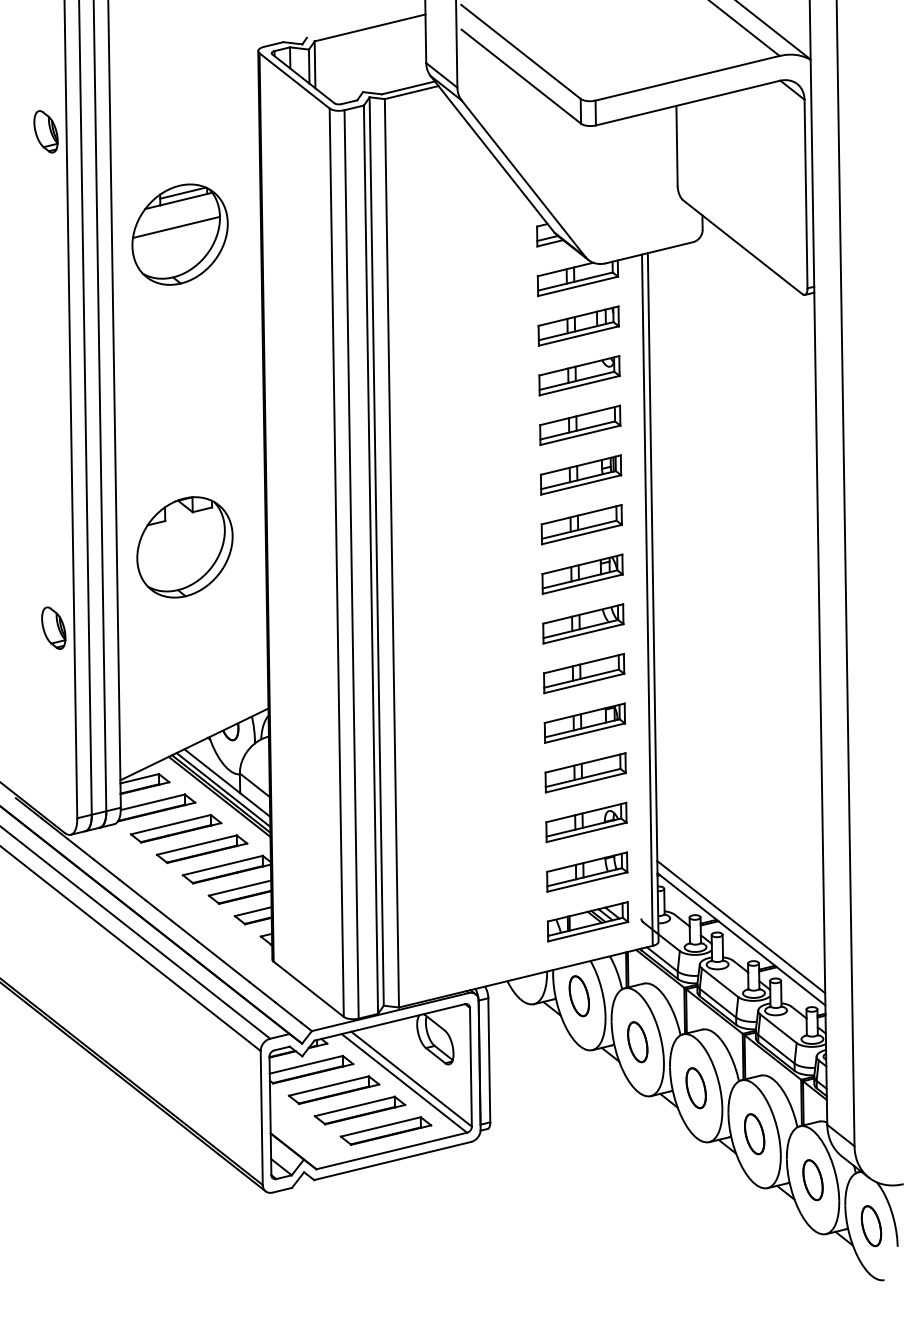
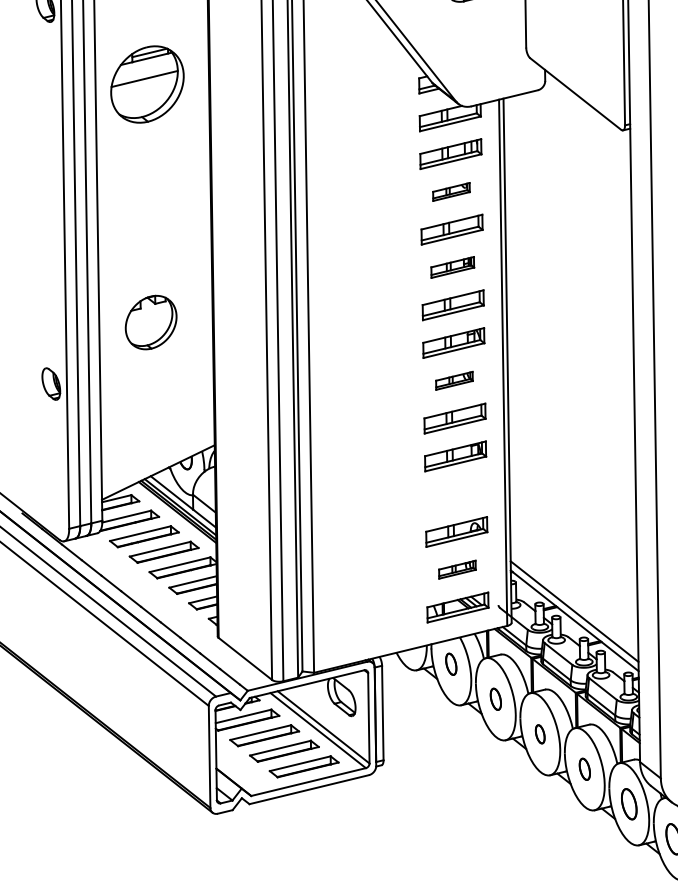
part: (579, 375) -> (451, 191), size x0.6
part: (581, 474) -> (453, 267), size x0.7
part: (184, 547) -> (150, 322), size x0.7
part: (583, 623) -> (454, 380), size x0.6
part: (585, 772) -> (456, 493), removed
part: (587, 871) -> (457, 569), size x0.6
part: (578, 996) -> (450, 664), size x0.7
part: (637, 1042) -> (495, 699), size x0.7
part: (695, 1088) -> (539, 734), size x0.6
part: (754, 1134) -> (584, 769), size x0.7

